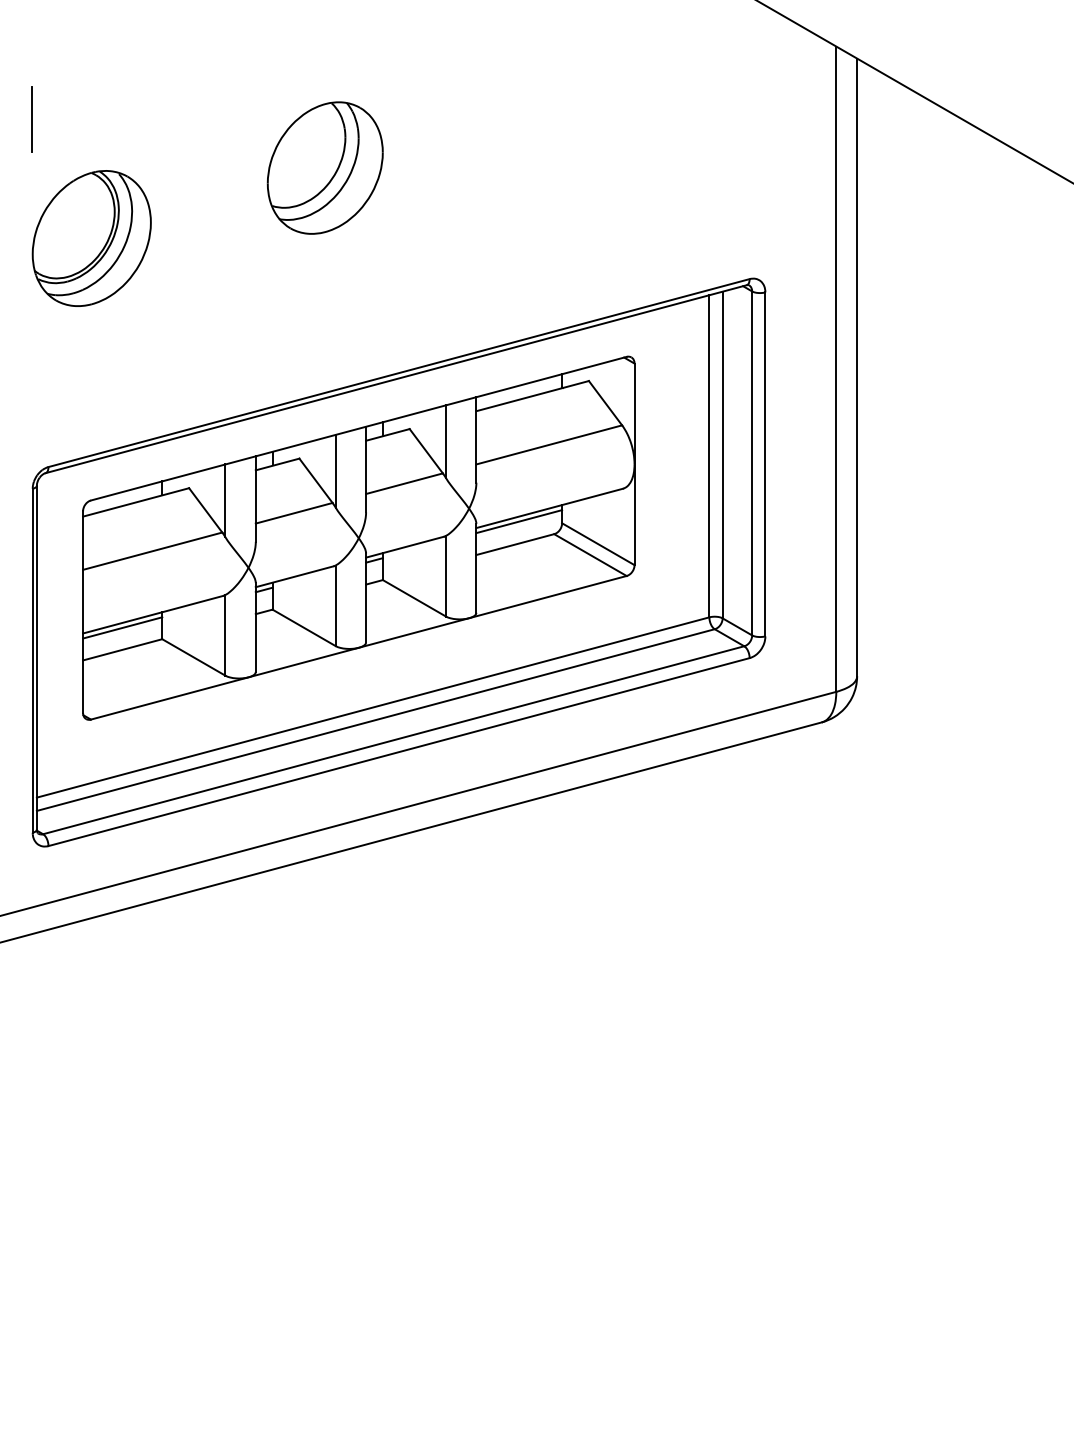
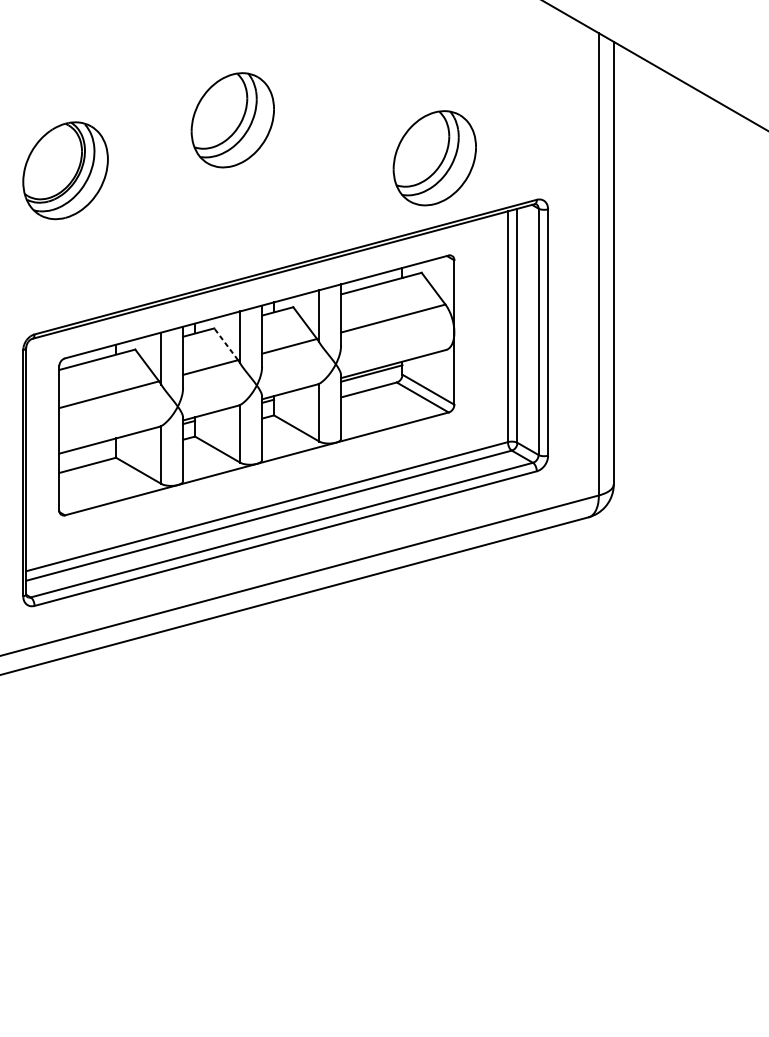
line: (32, 119) -> (23, 85), removed
part: (606, 220) -> (434, 157), added
line: (316, 480) -> (226, 344), solid -> dashed
line: (122, 627) -> (87, 449), removed

